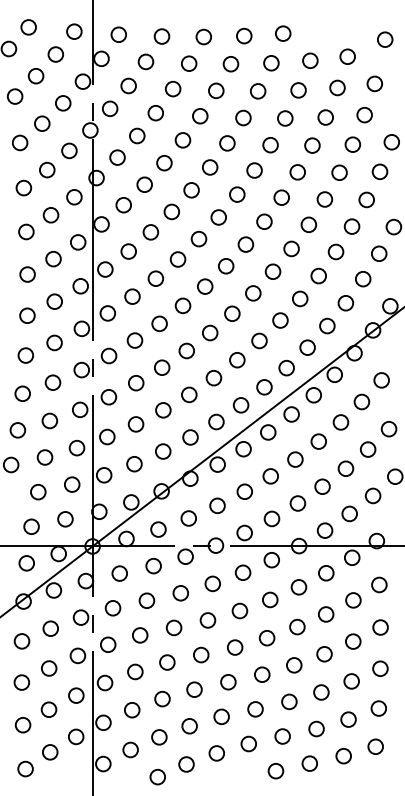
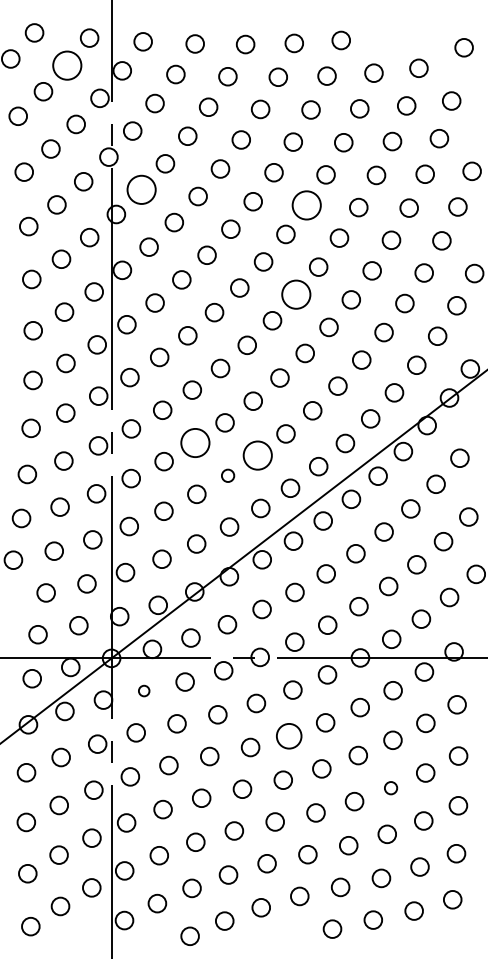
circle: (56, 54) -> (67, 65), size x1.6
circle: (117, 157) -> (141, 189), size x1.6
circle: (254, 170) -> (306, 205), size x1.6
circle: (246, 244) -> (296, 294), size x1.6
circle: (162, 367) -> (195, 442), size x1.6
circle: (213, 378) -> (257, 455), size x1.6
circle: (188, 394) -> (227, 475), size x0.7
circle: (119, 573) -> (143, 690), size x0.6
circle: (239, 610) -> (288, 735), size x1.4
circle: (324, 653) -> (390, 787), size x0.7

